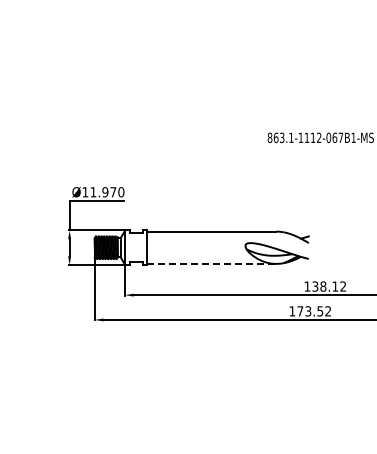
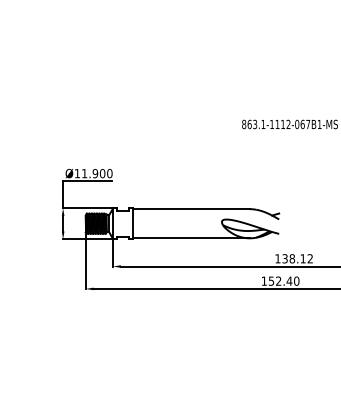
text: (113, 192) -> (102, 173), Ø11.970 -> Ø11.900
line: (211, 263) -> (191, 237), dashed -> solid
text: (314, 311) -> (284, 281), 173.52 -> 152.40

